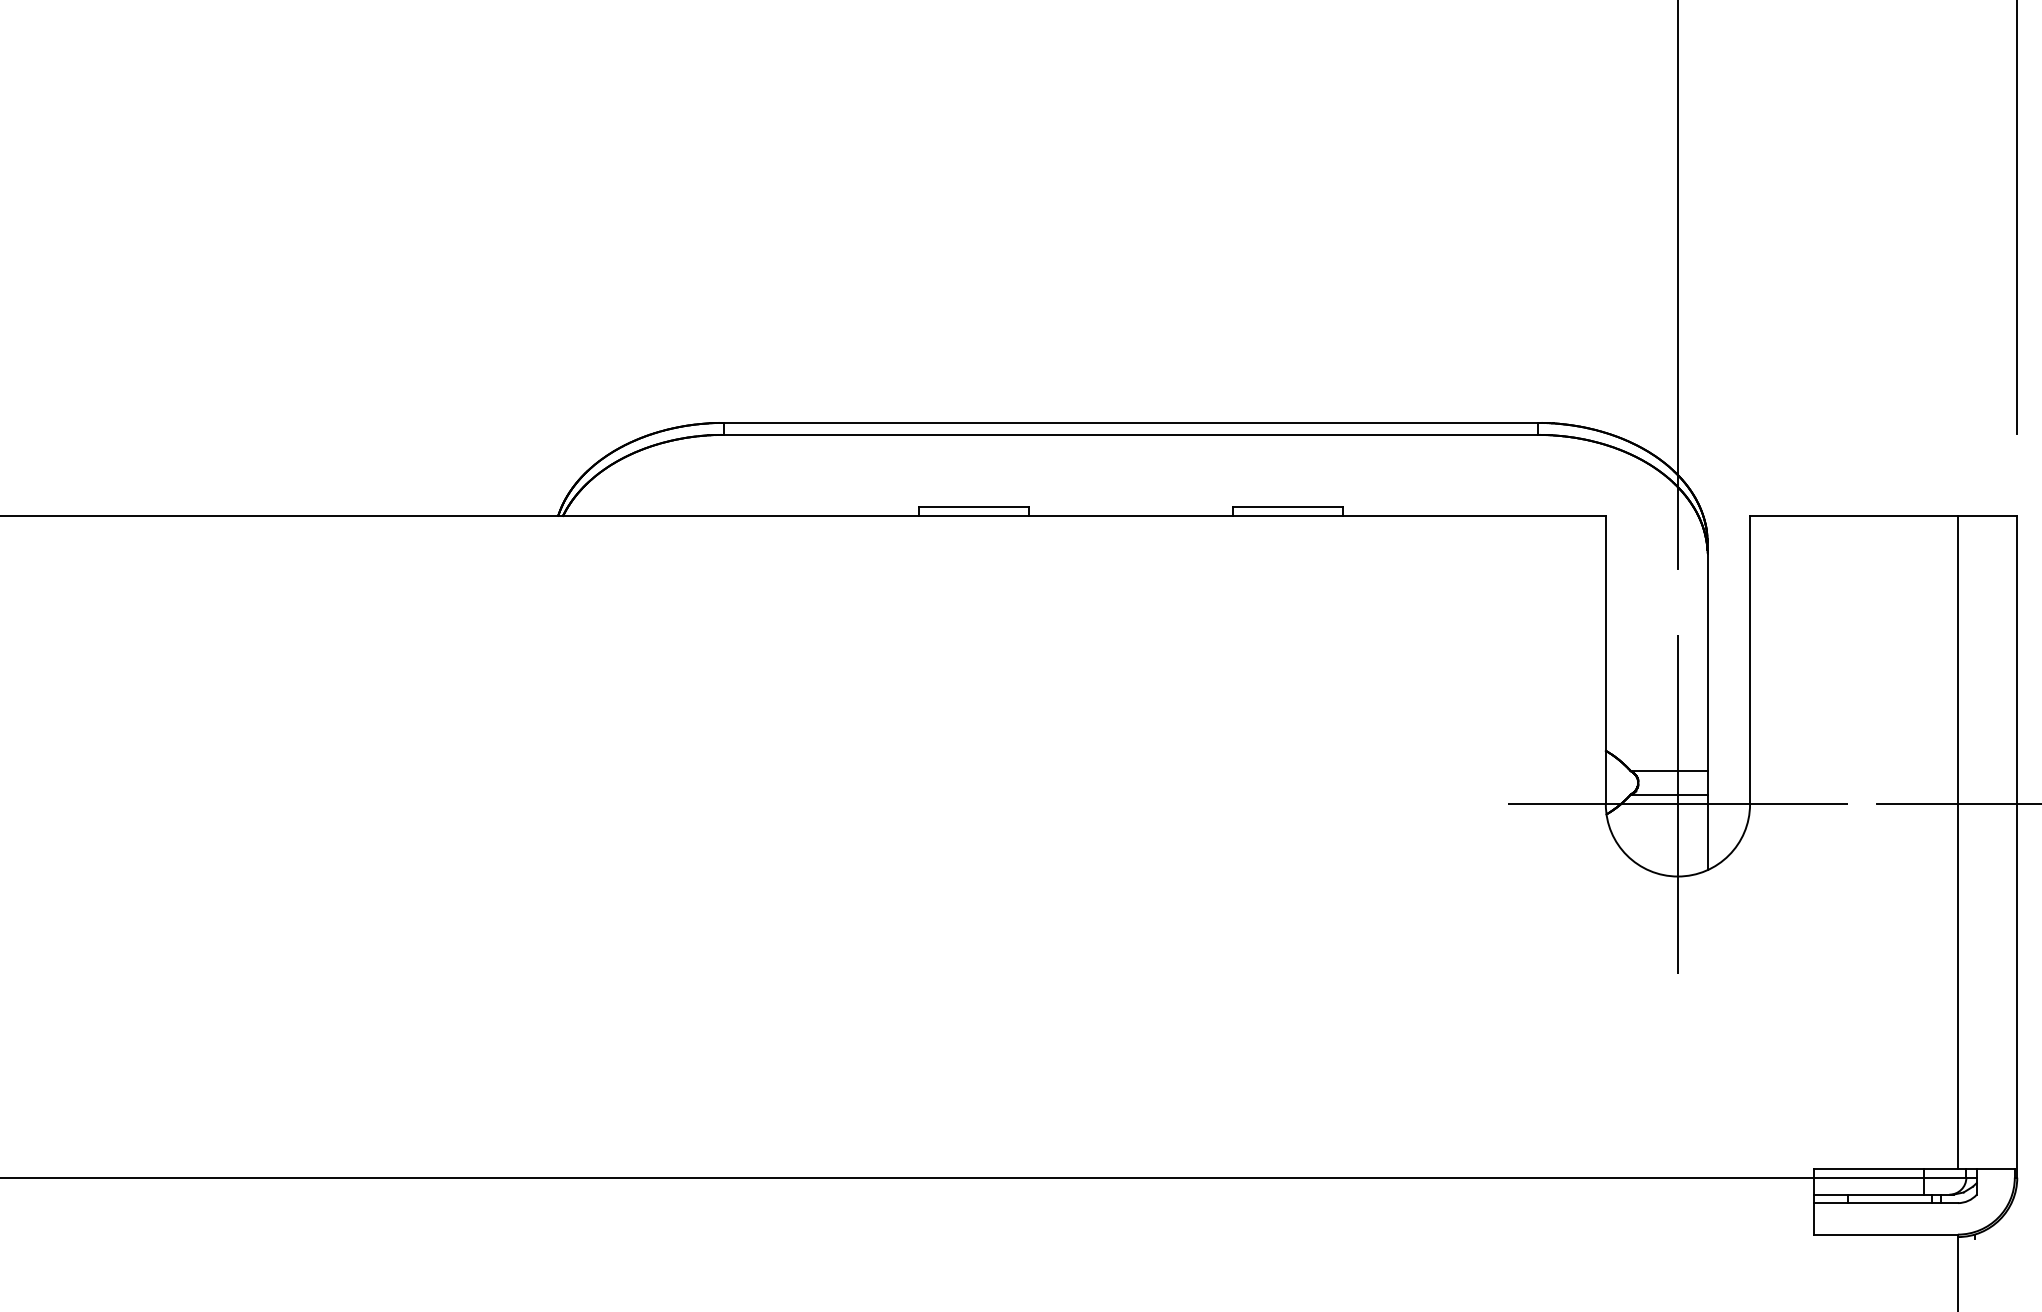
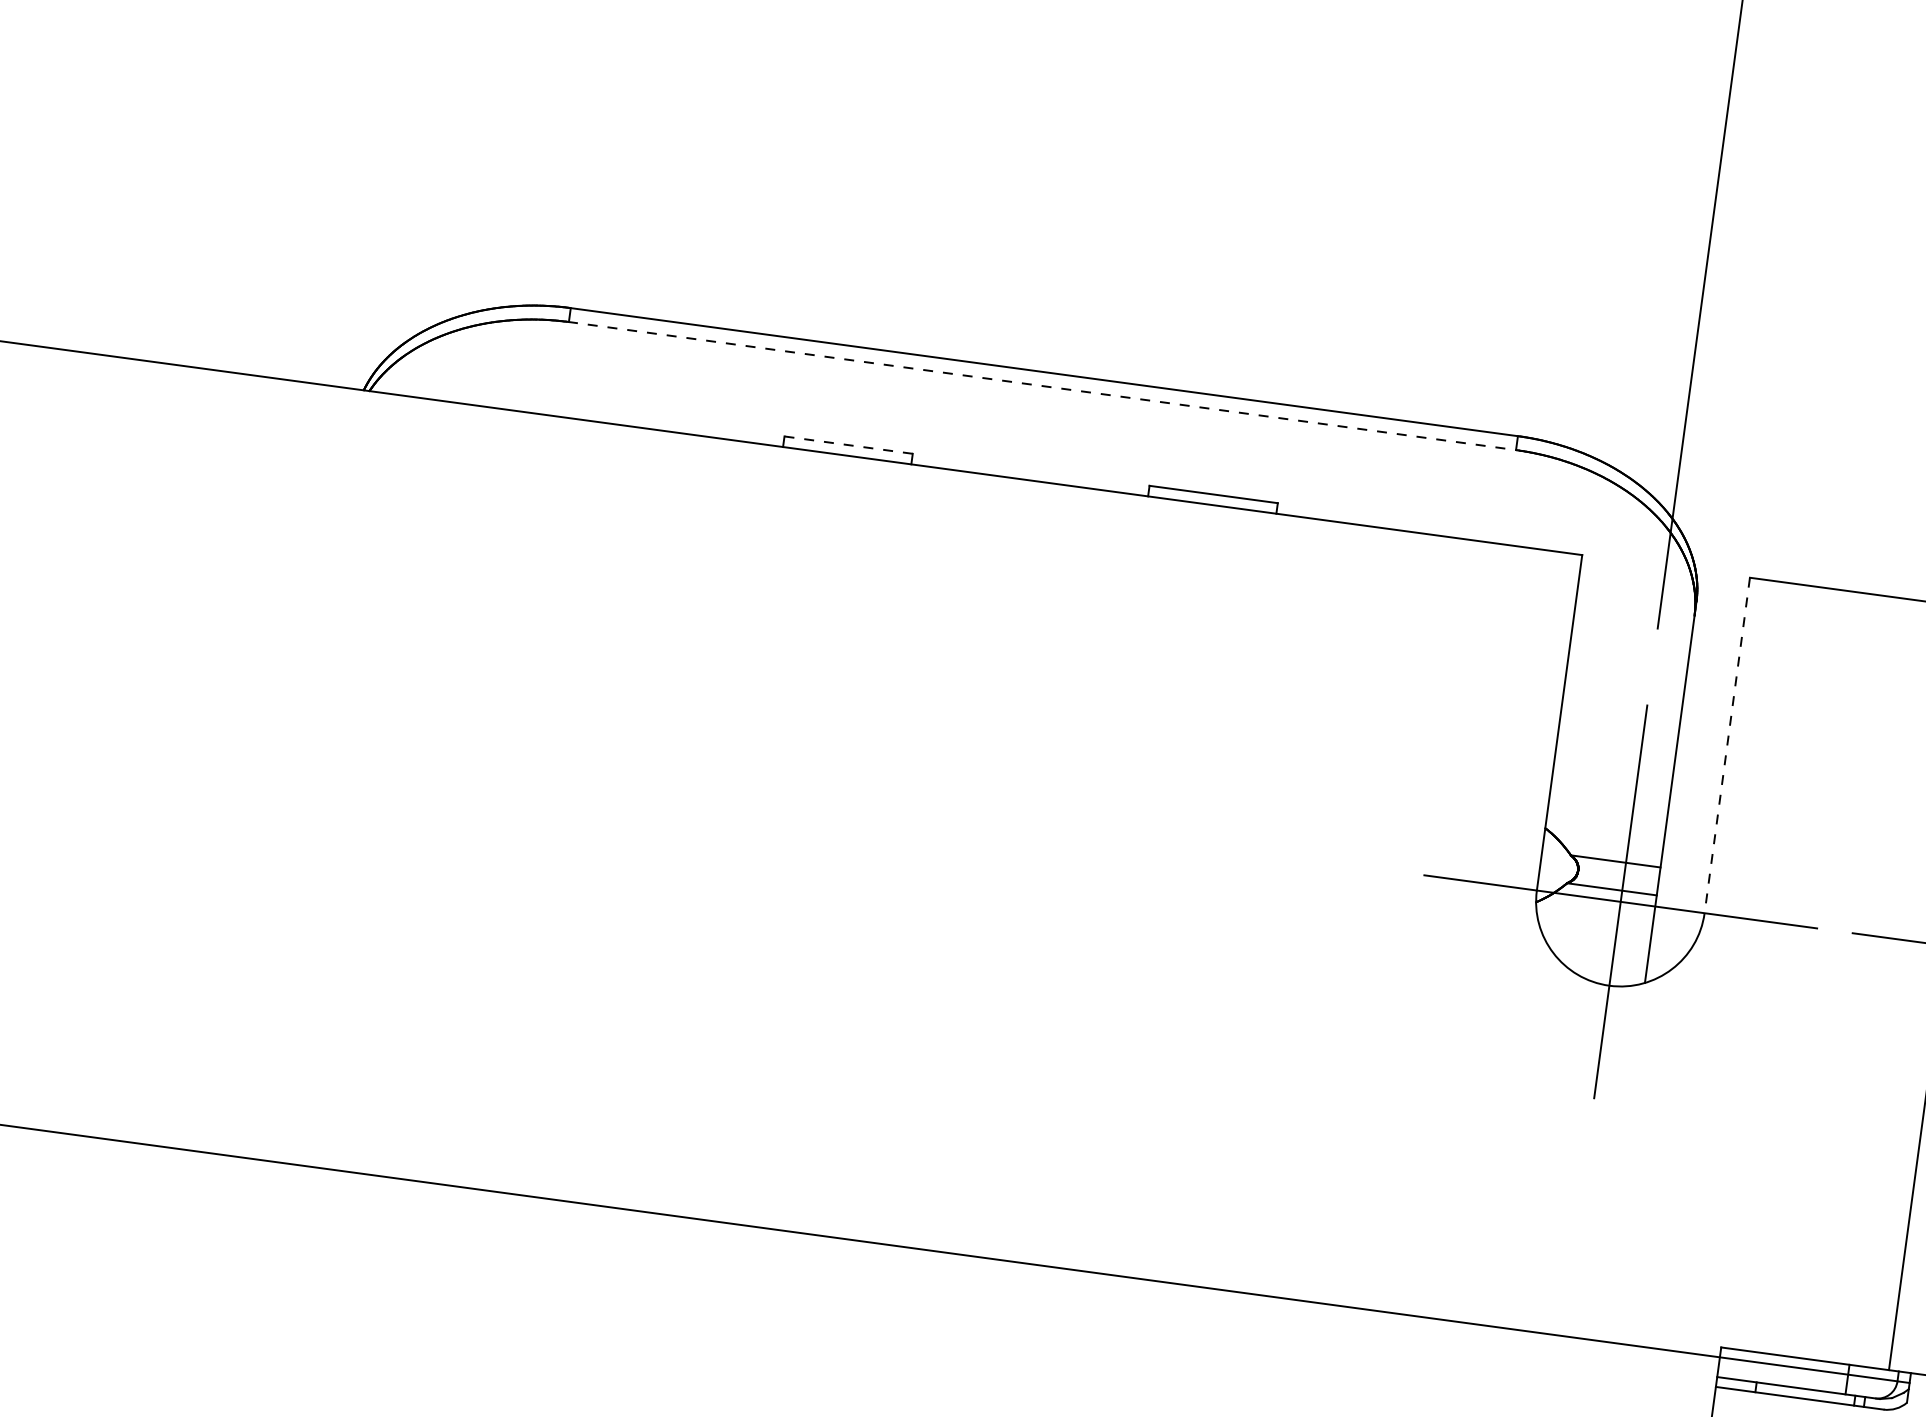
line: (1131, 434) -> (1043, 385), solid -> dashed
line: (974, 506) -> (849, 444), solid -> dashed
line: (1750, 660) -> (1727, 745), solid -> dashed

